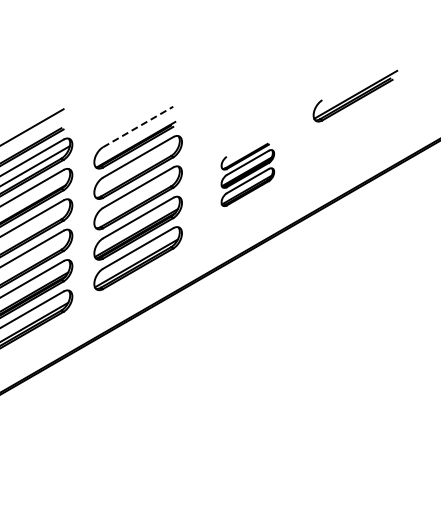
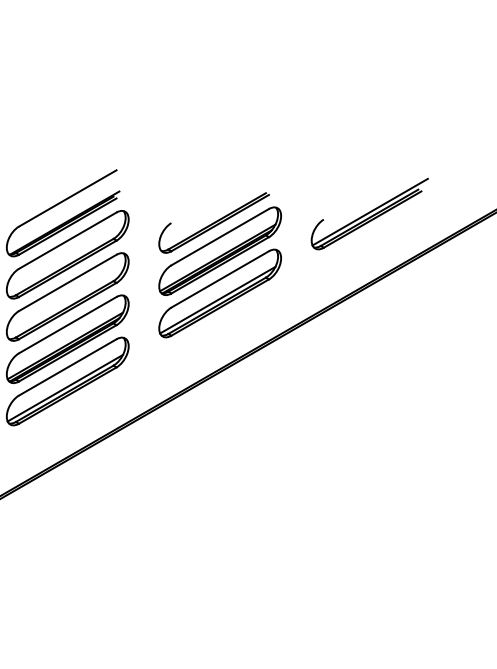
part: (355, 95) -> (369, 213), moved
line: (138, 126) -> (68, 197), dashed -> solid
part: (247, 174) -> (219, 264), size x1.67

